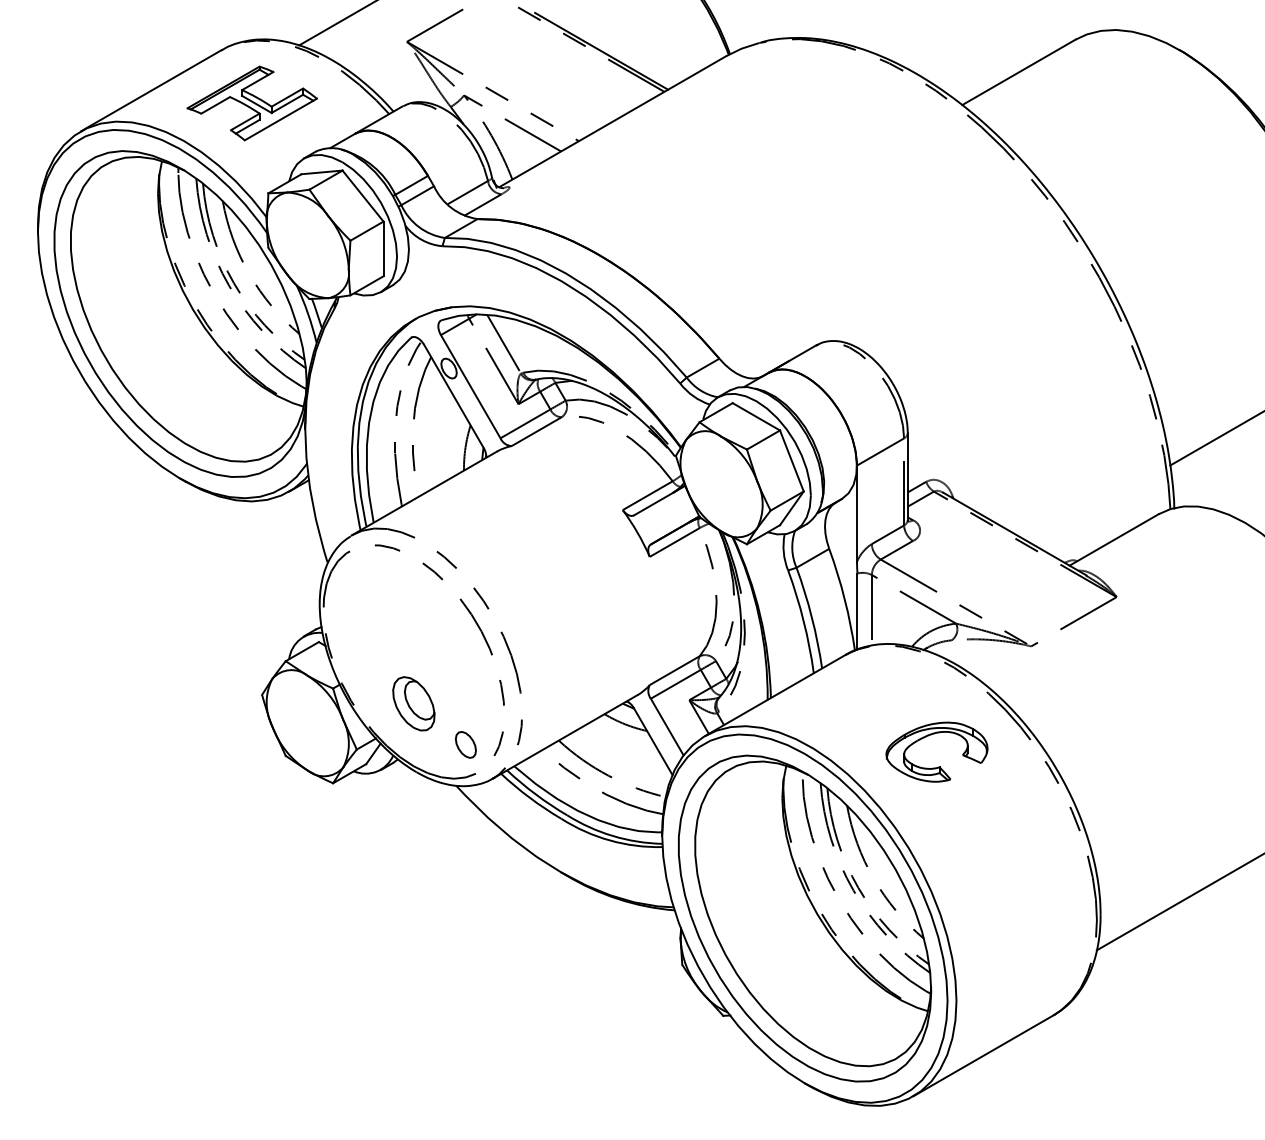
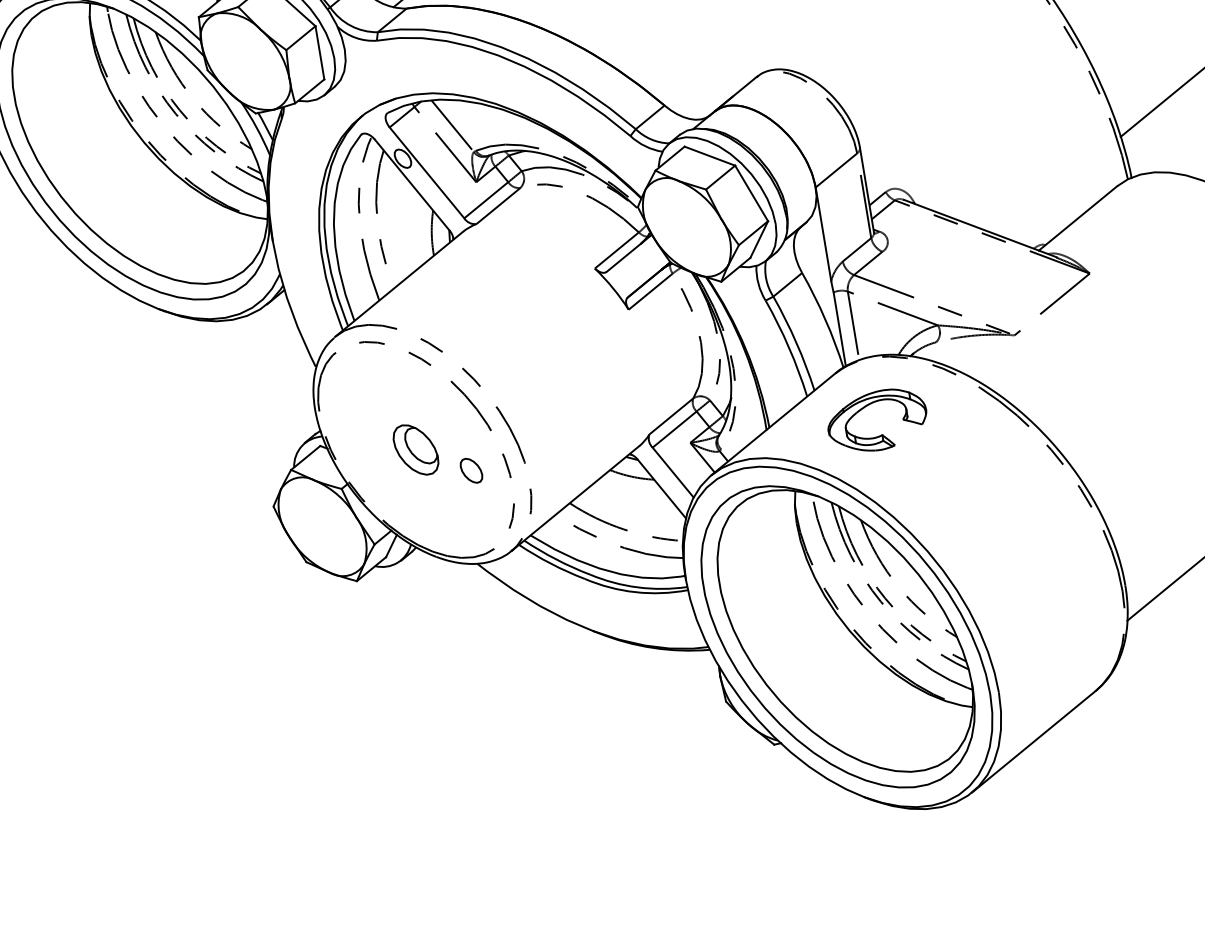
part: (413, 703) -> (415, 449), moved
part: (465, 744) -> (471, 470), moved
part: (938, 766) -> (881, 434), moved

